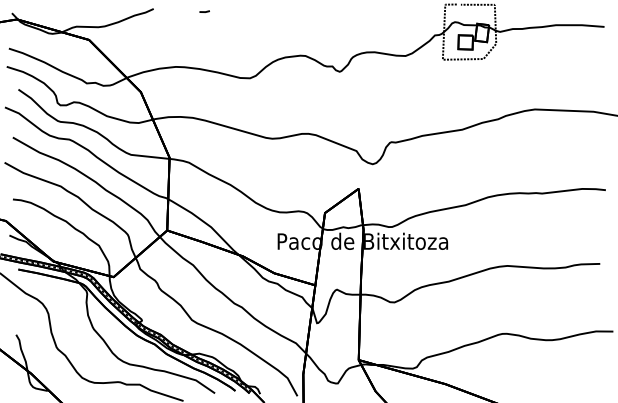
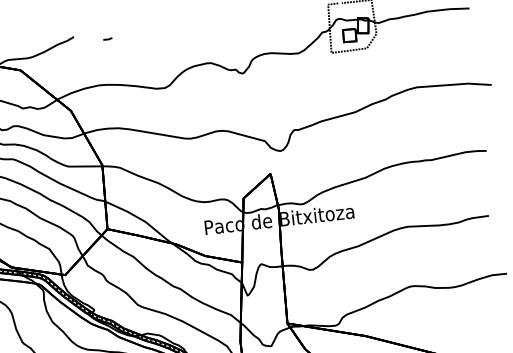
line: (204, 11) -> (107, 38), moved

